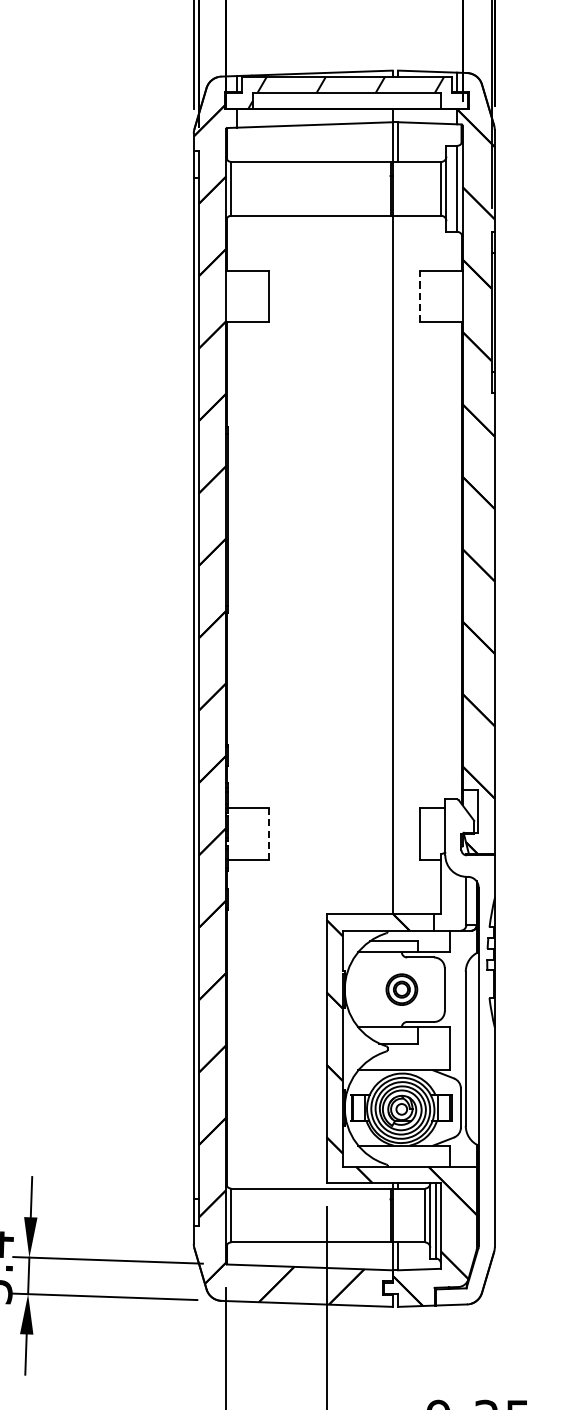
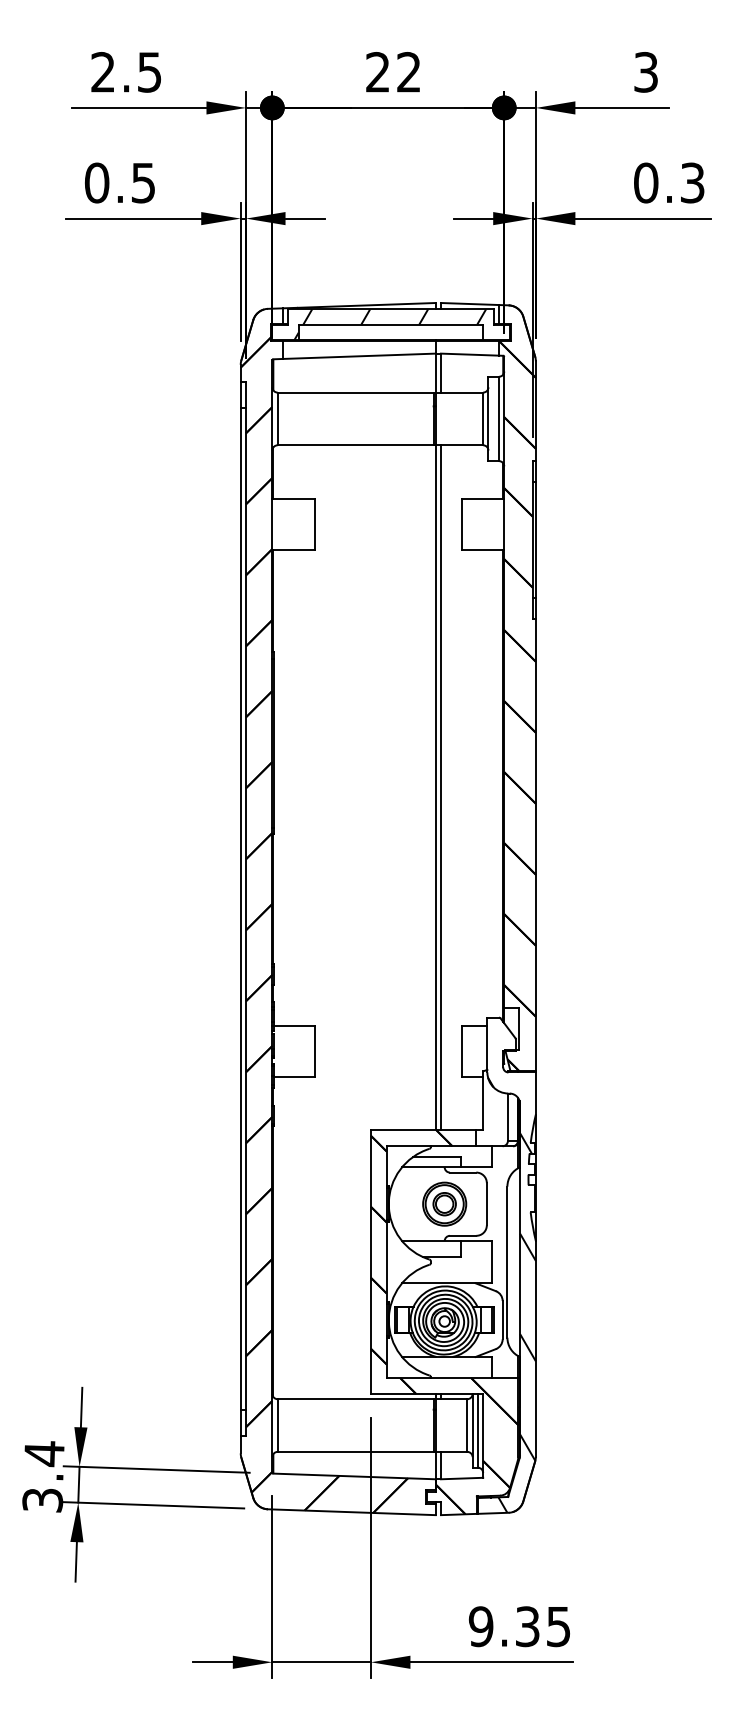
line: (419, 295) -> (462, 523), dashed -> solid
line: (398, 564) -> (441, 787), added
line: (269, 834) -> (314, 1051), dashed -> solid
part: (401, 989) -> (444, 1203), size x1.43
hatch: (469, 1081) -> (511, 1294), added

